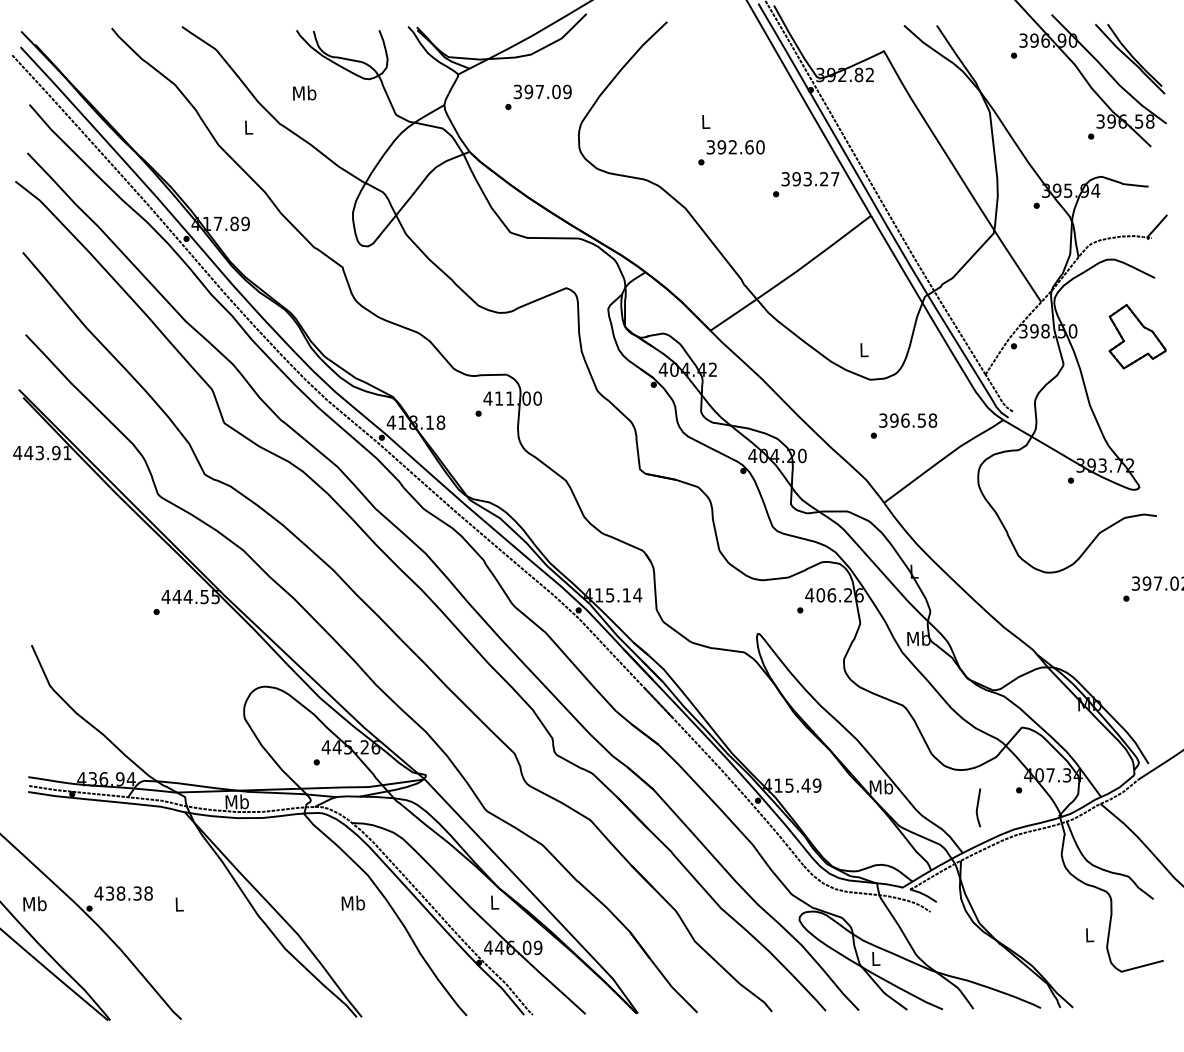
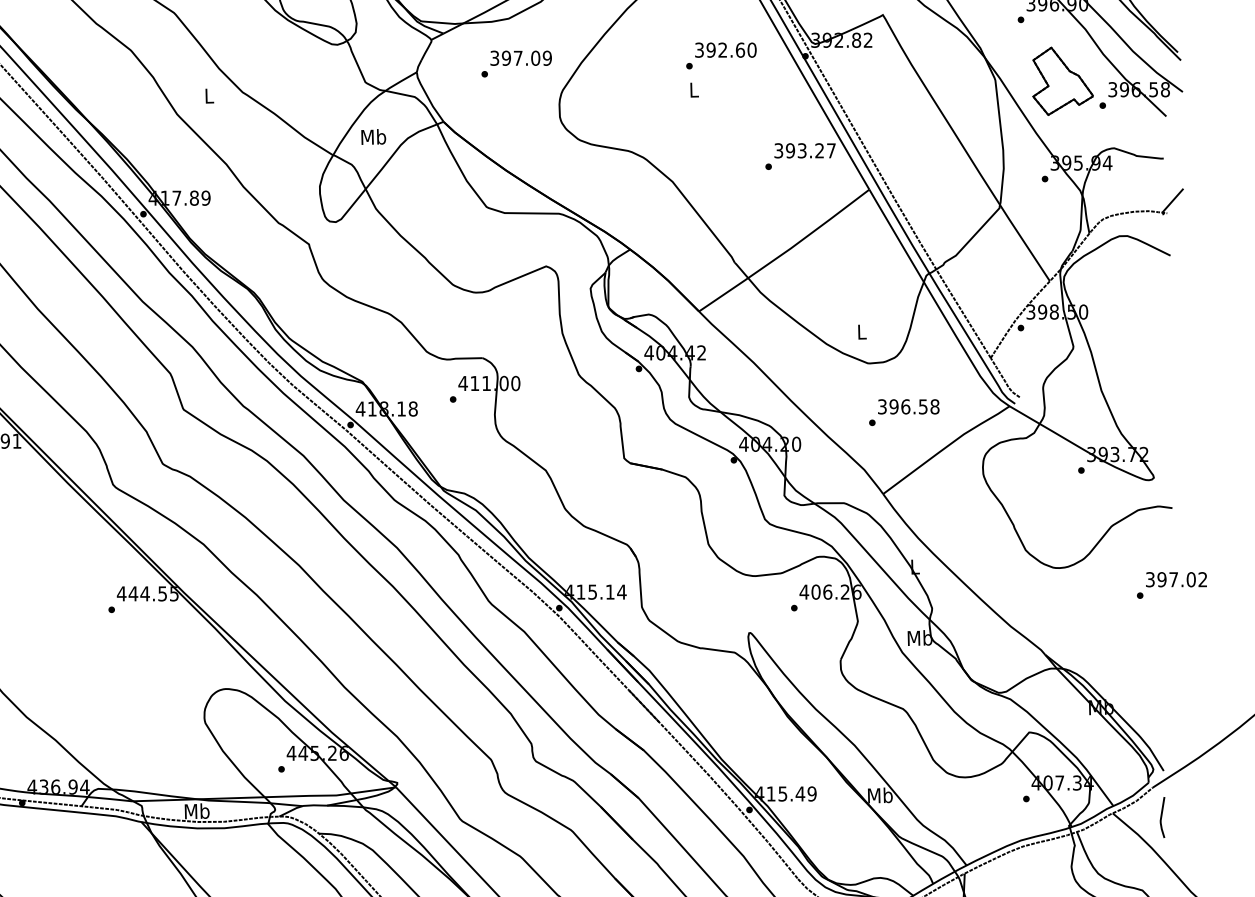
text: (304, 92) -> (373, 136), moved
text: (731, 152) -> (721, 55), moved
part: (1137, 336) -> (1062, 81), moved
line: (978, 807) -> (1162, 817), moved

